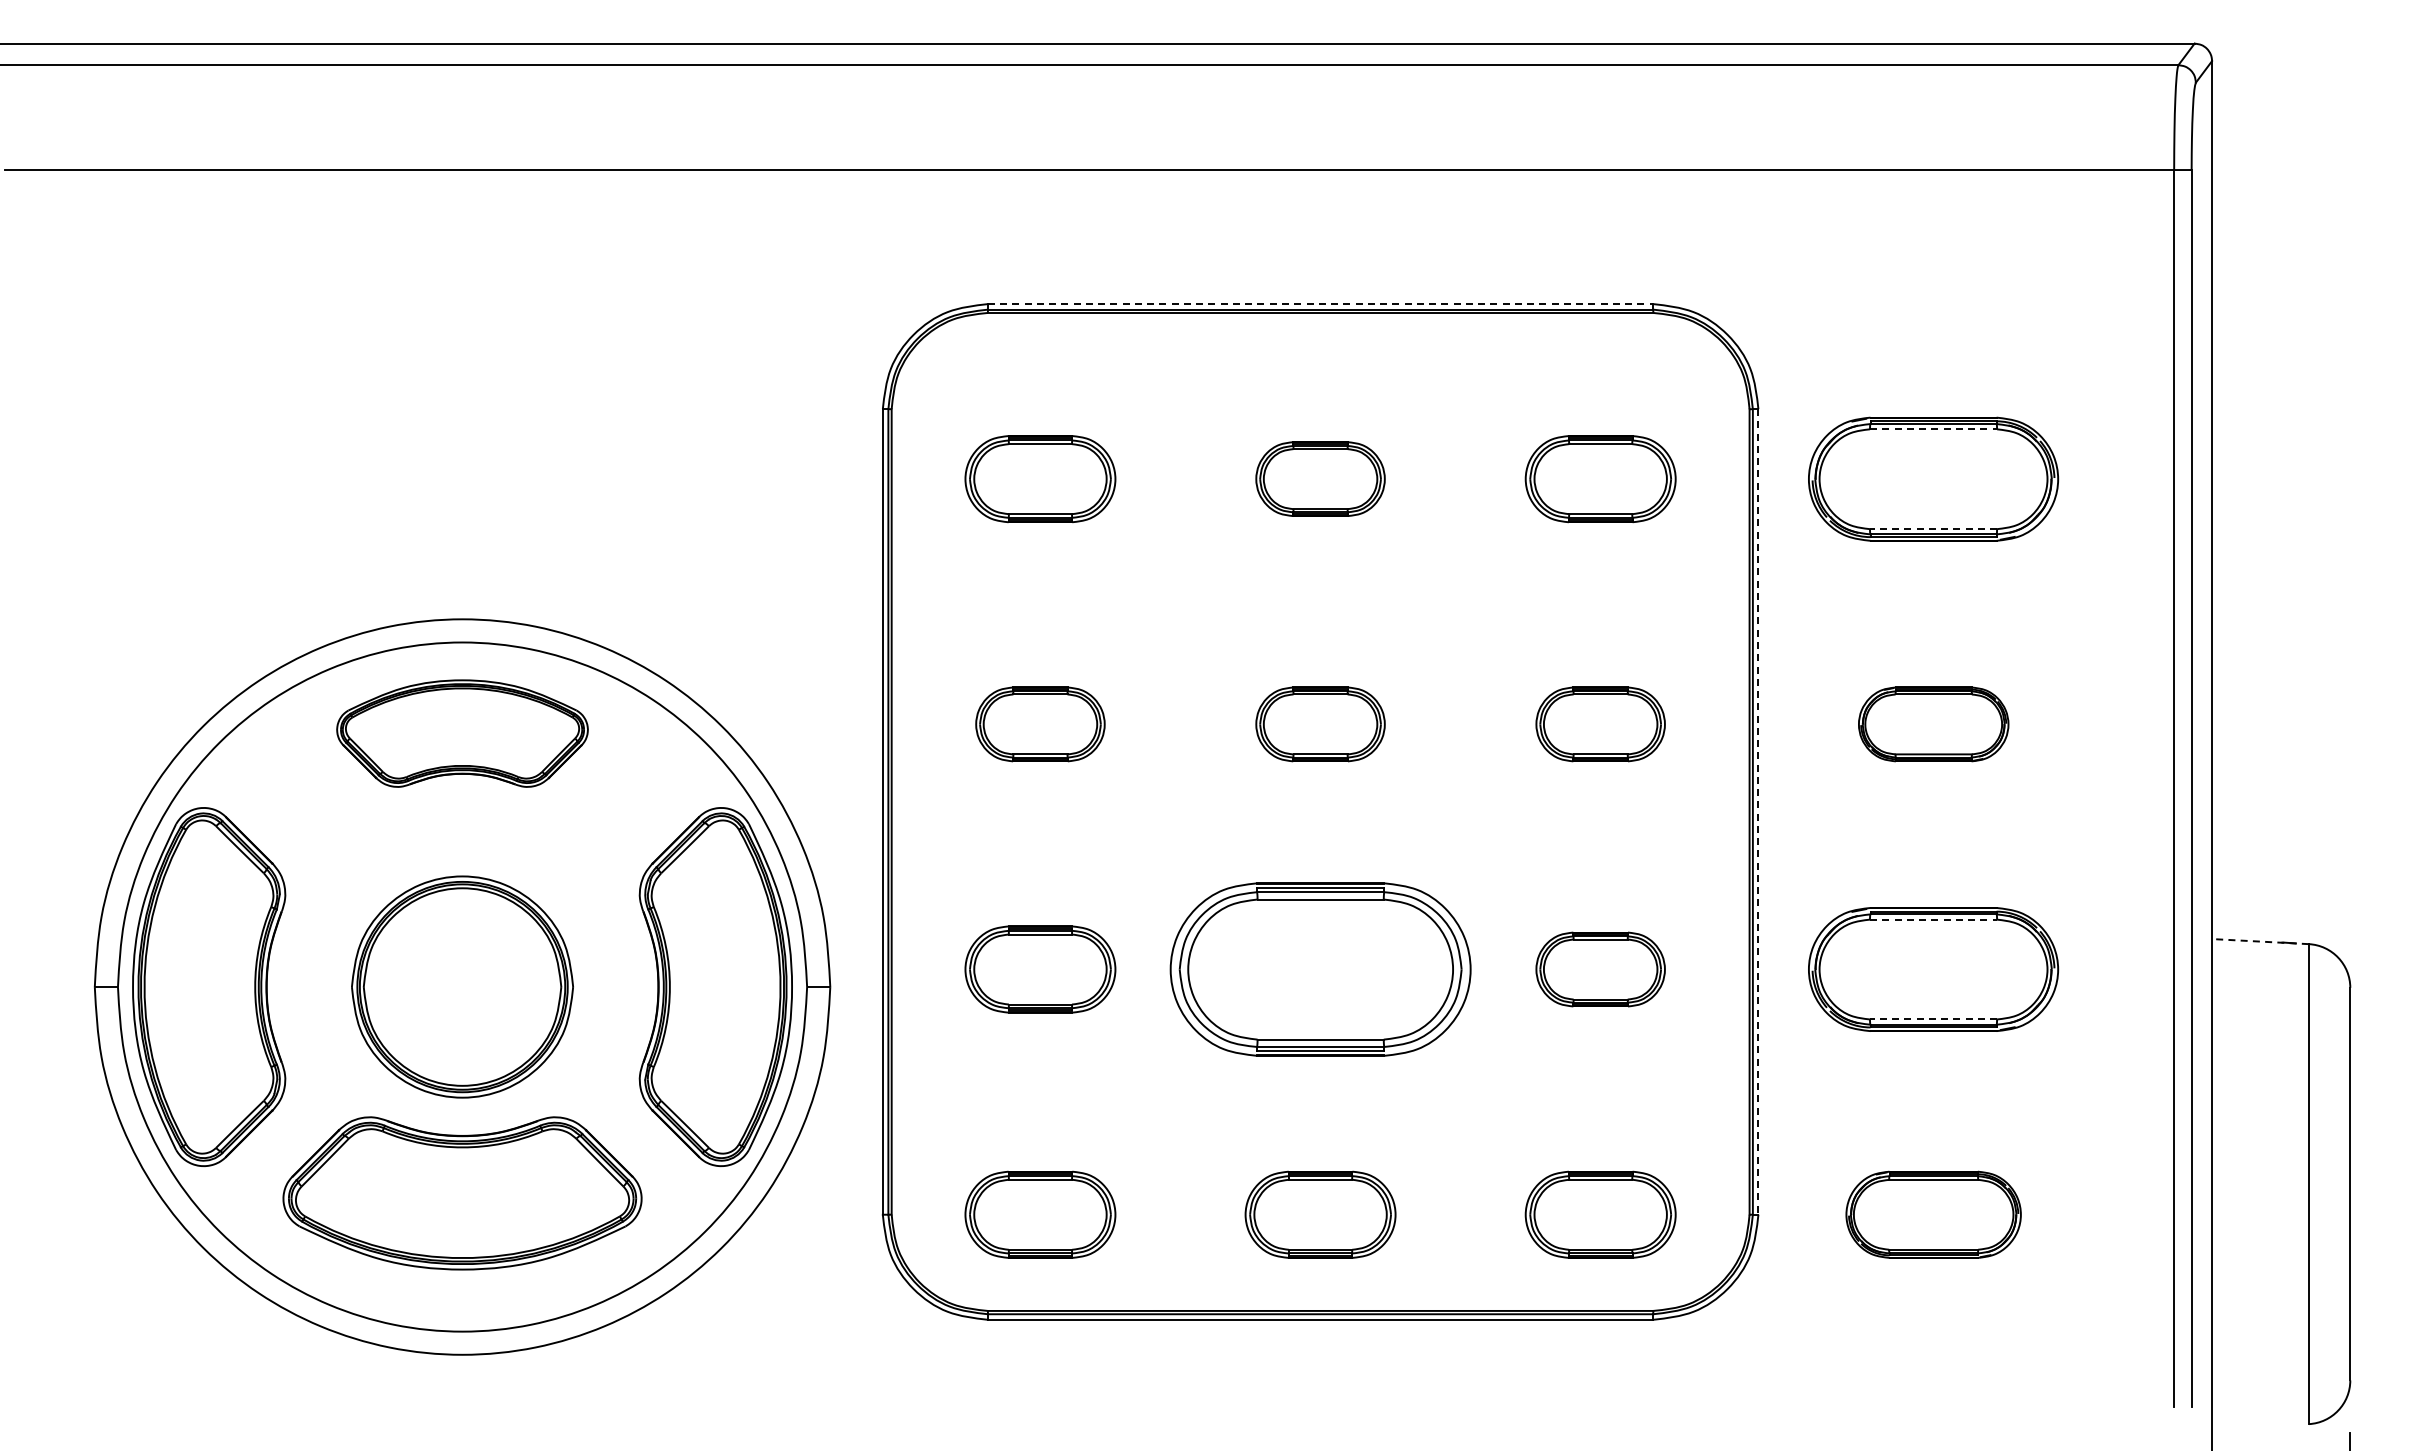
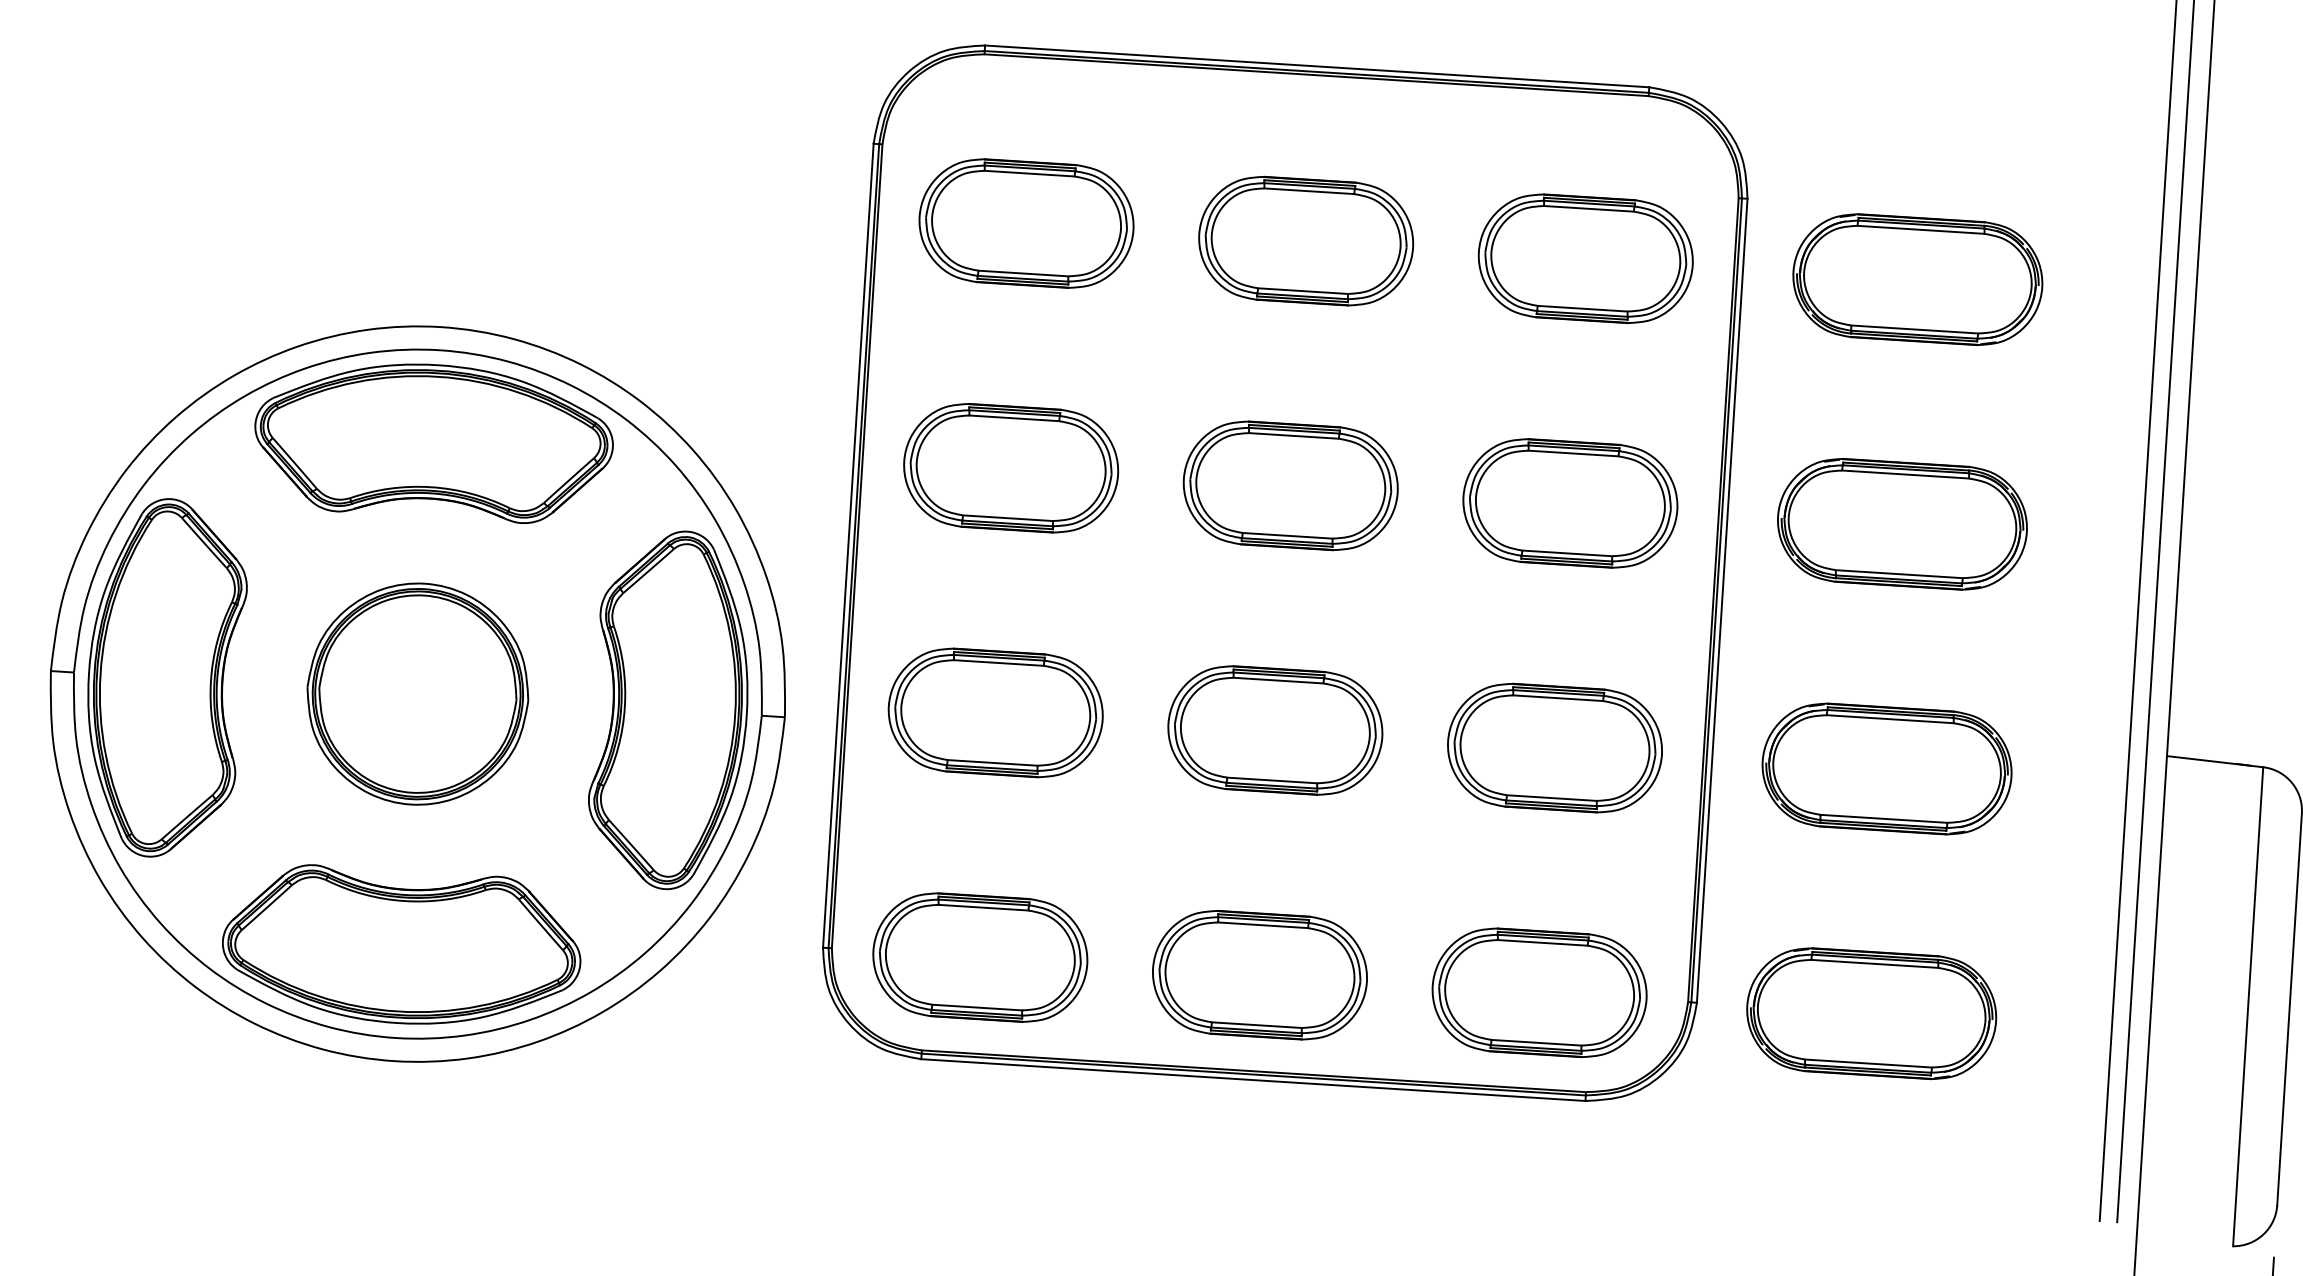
line: (1320, 304) -> (1317, 66), dashed -> solid
line: (1933, 429) -> (1920, 230), dashed -> solid
part: (1040, 478) -> (1026, 222), size x1.43
part: (1320, 478) -> (1306, 240), size x1.67
part: (1600, 478) -> (1585, 258), size x1.43
line: (1933, 529) -> (1914, 329), dashed -> solid
part: (1040, 724) -> (1011, 468), size x1.67
part: (1320, 724) -> (1290, 485), size x1.67
part: (1600, 724) -> (1570, 503), size x1.67
part: (1933, 724) -> (1902, 524), size x1.67
part: (462, 733) -> (433, 441), size x1.43
line: (1758, 811) -> (1722, 600), dashed -> solid
line: (1933, 919) -> (1890, 719), dashed -> solid
line: (2259, 941) -> (2214, 761), dashed -> solid
part: (1040, 969) -> (995, 712), size x1.43
part: (1320, 969) -> (1275, 730), size x0.71
part: (1600, 969) -> (1554, 748), size x1.67
line: (1933, 1019) -> (1883, 818), dashed -> solid
part: (462, 1193) -> (401, 947), moved
part: (1040, 1214) -> (980, 957), size x1.43
part: (1320, 1214) -> (1259, 975), size x1.43
part: (1600, 1214) -> (1539, 992), size x1.43
part: (1933, 1214) -> (1871, 1013), size x1.43

